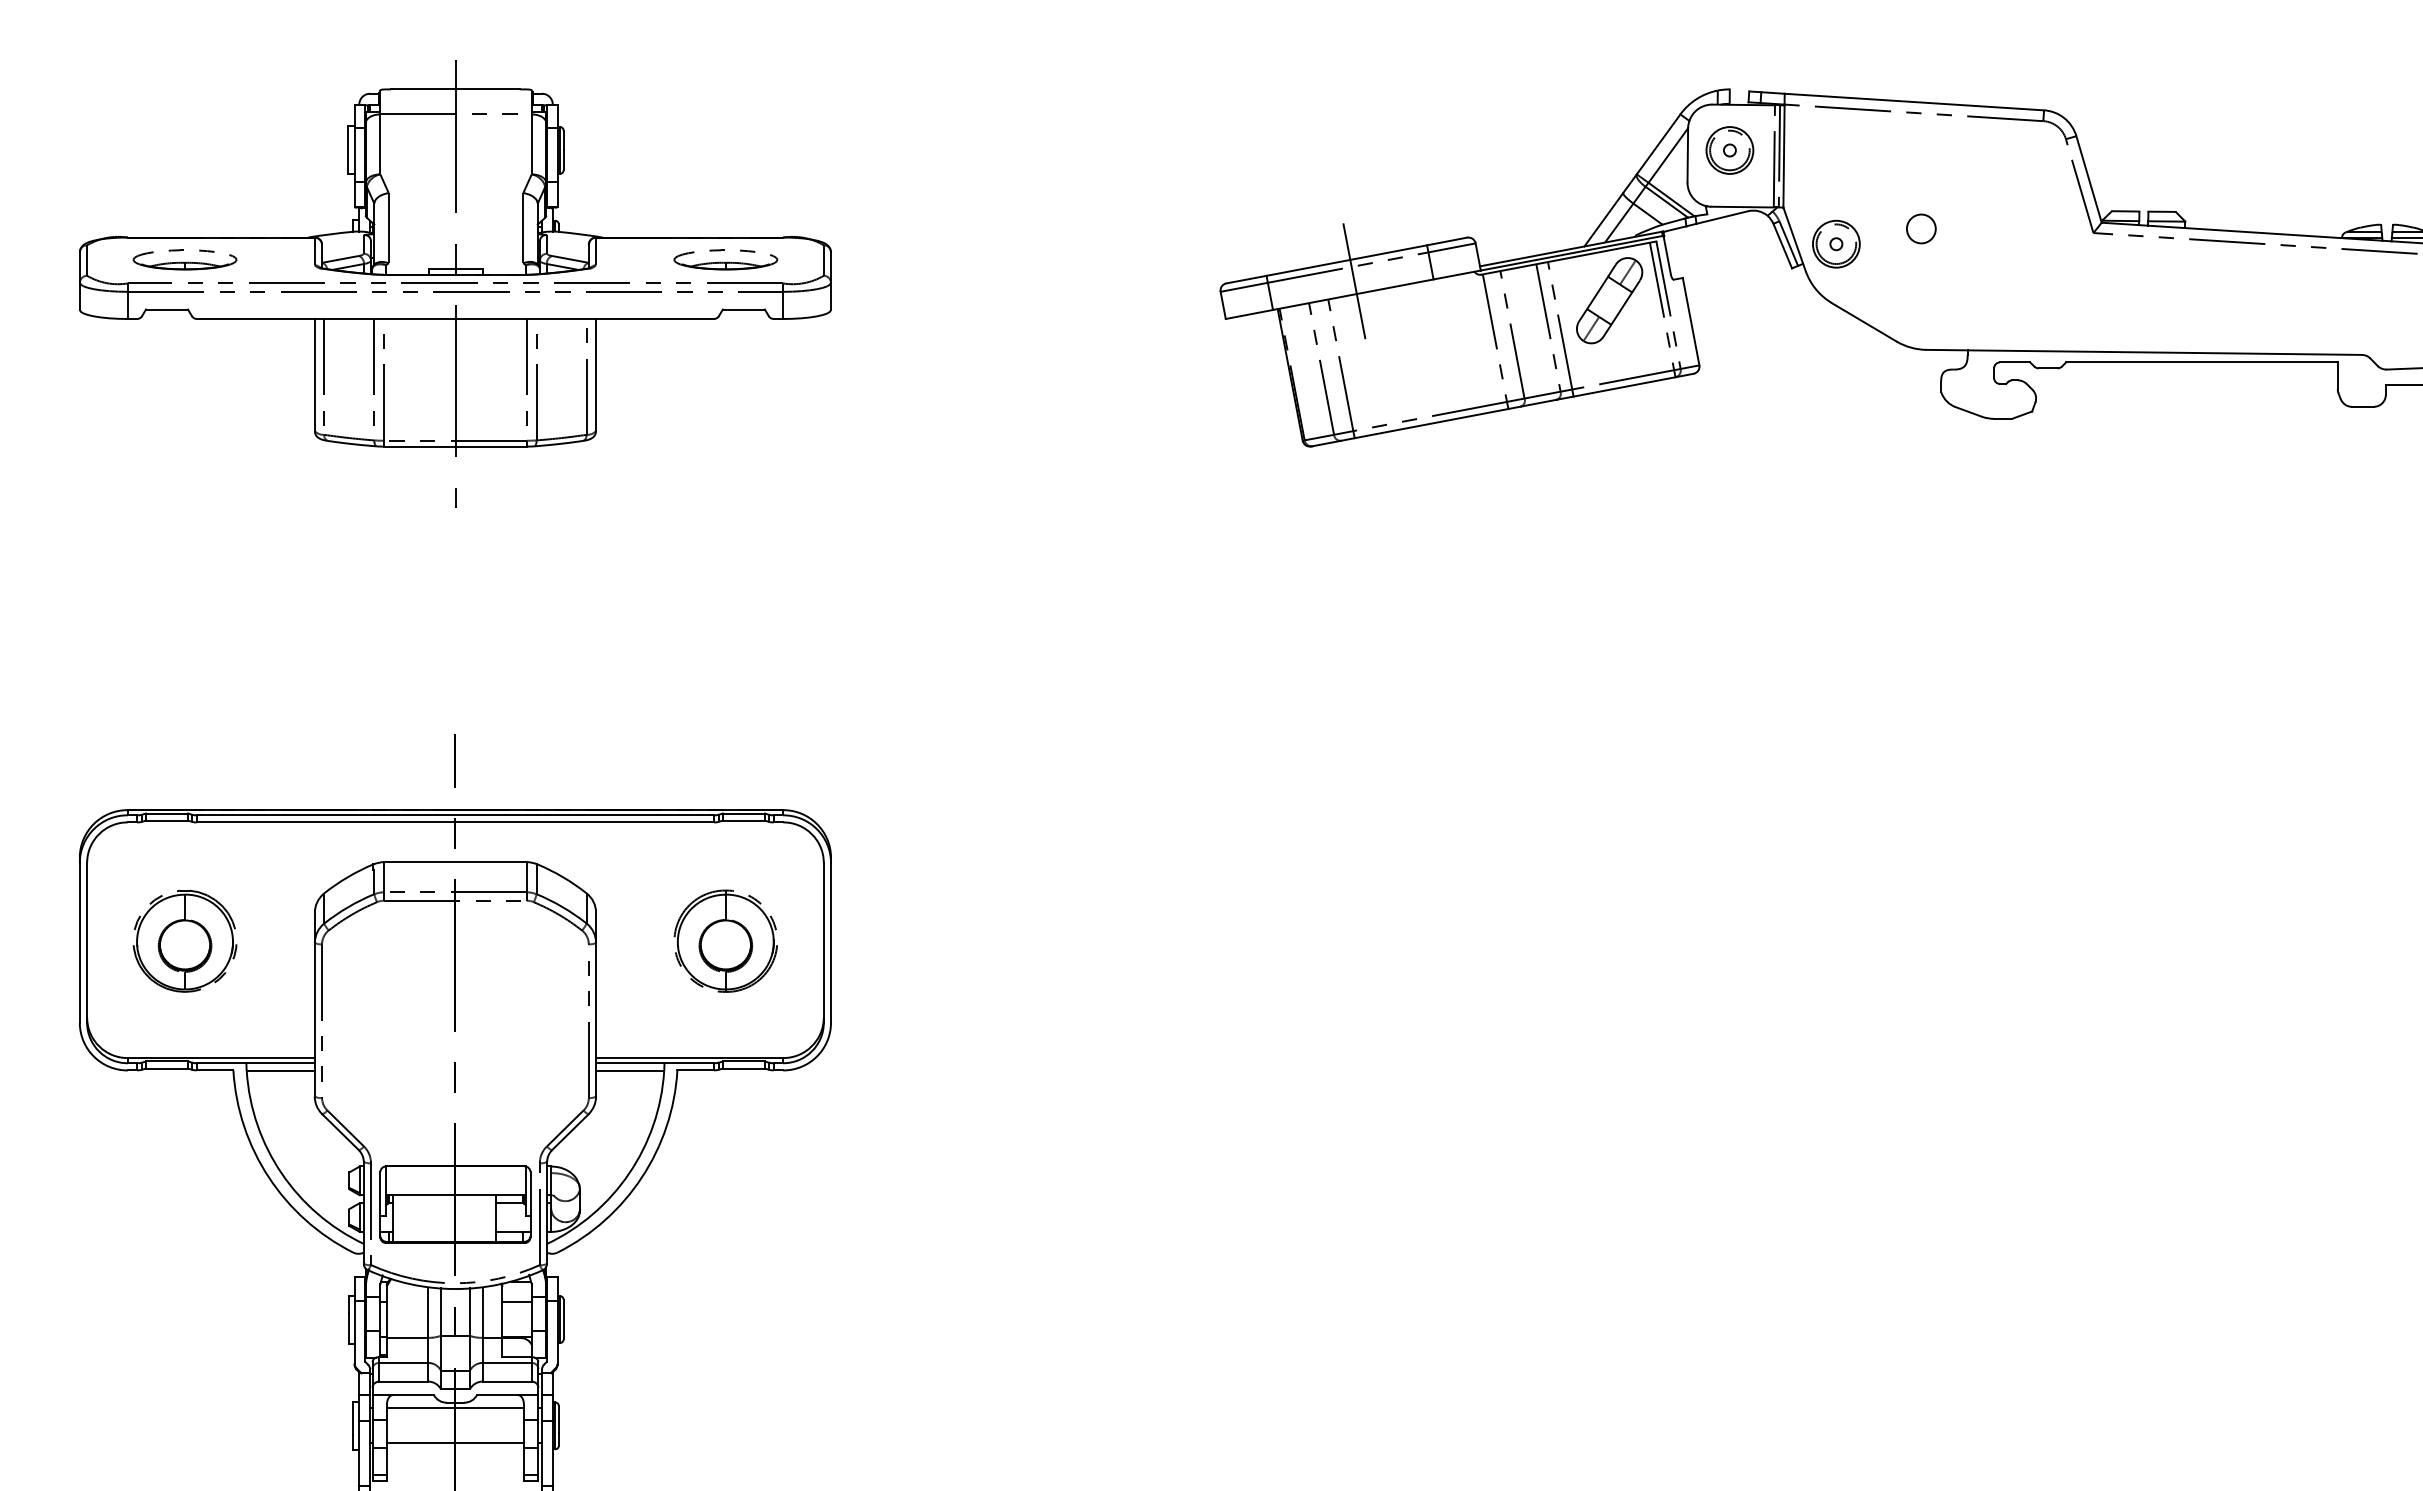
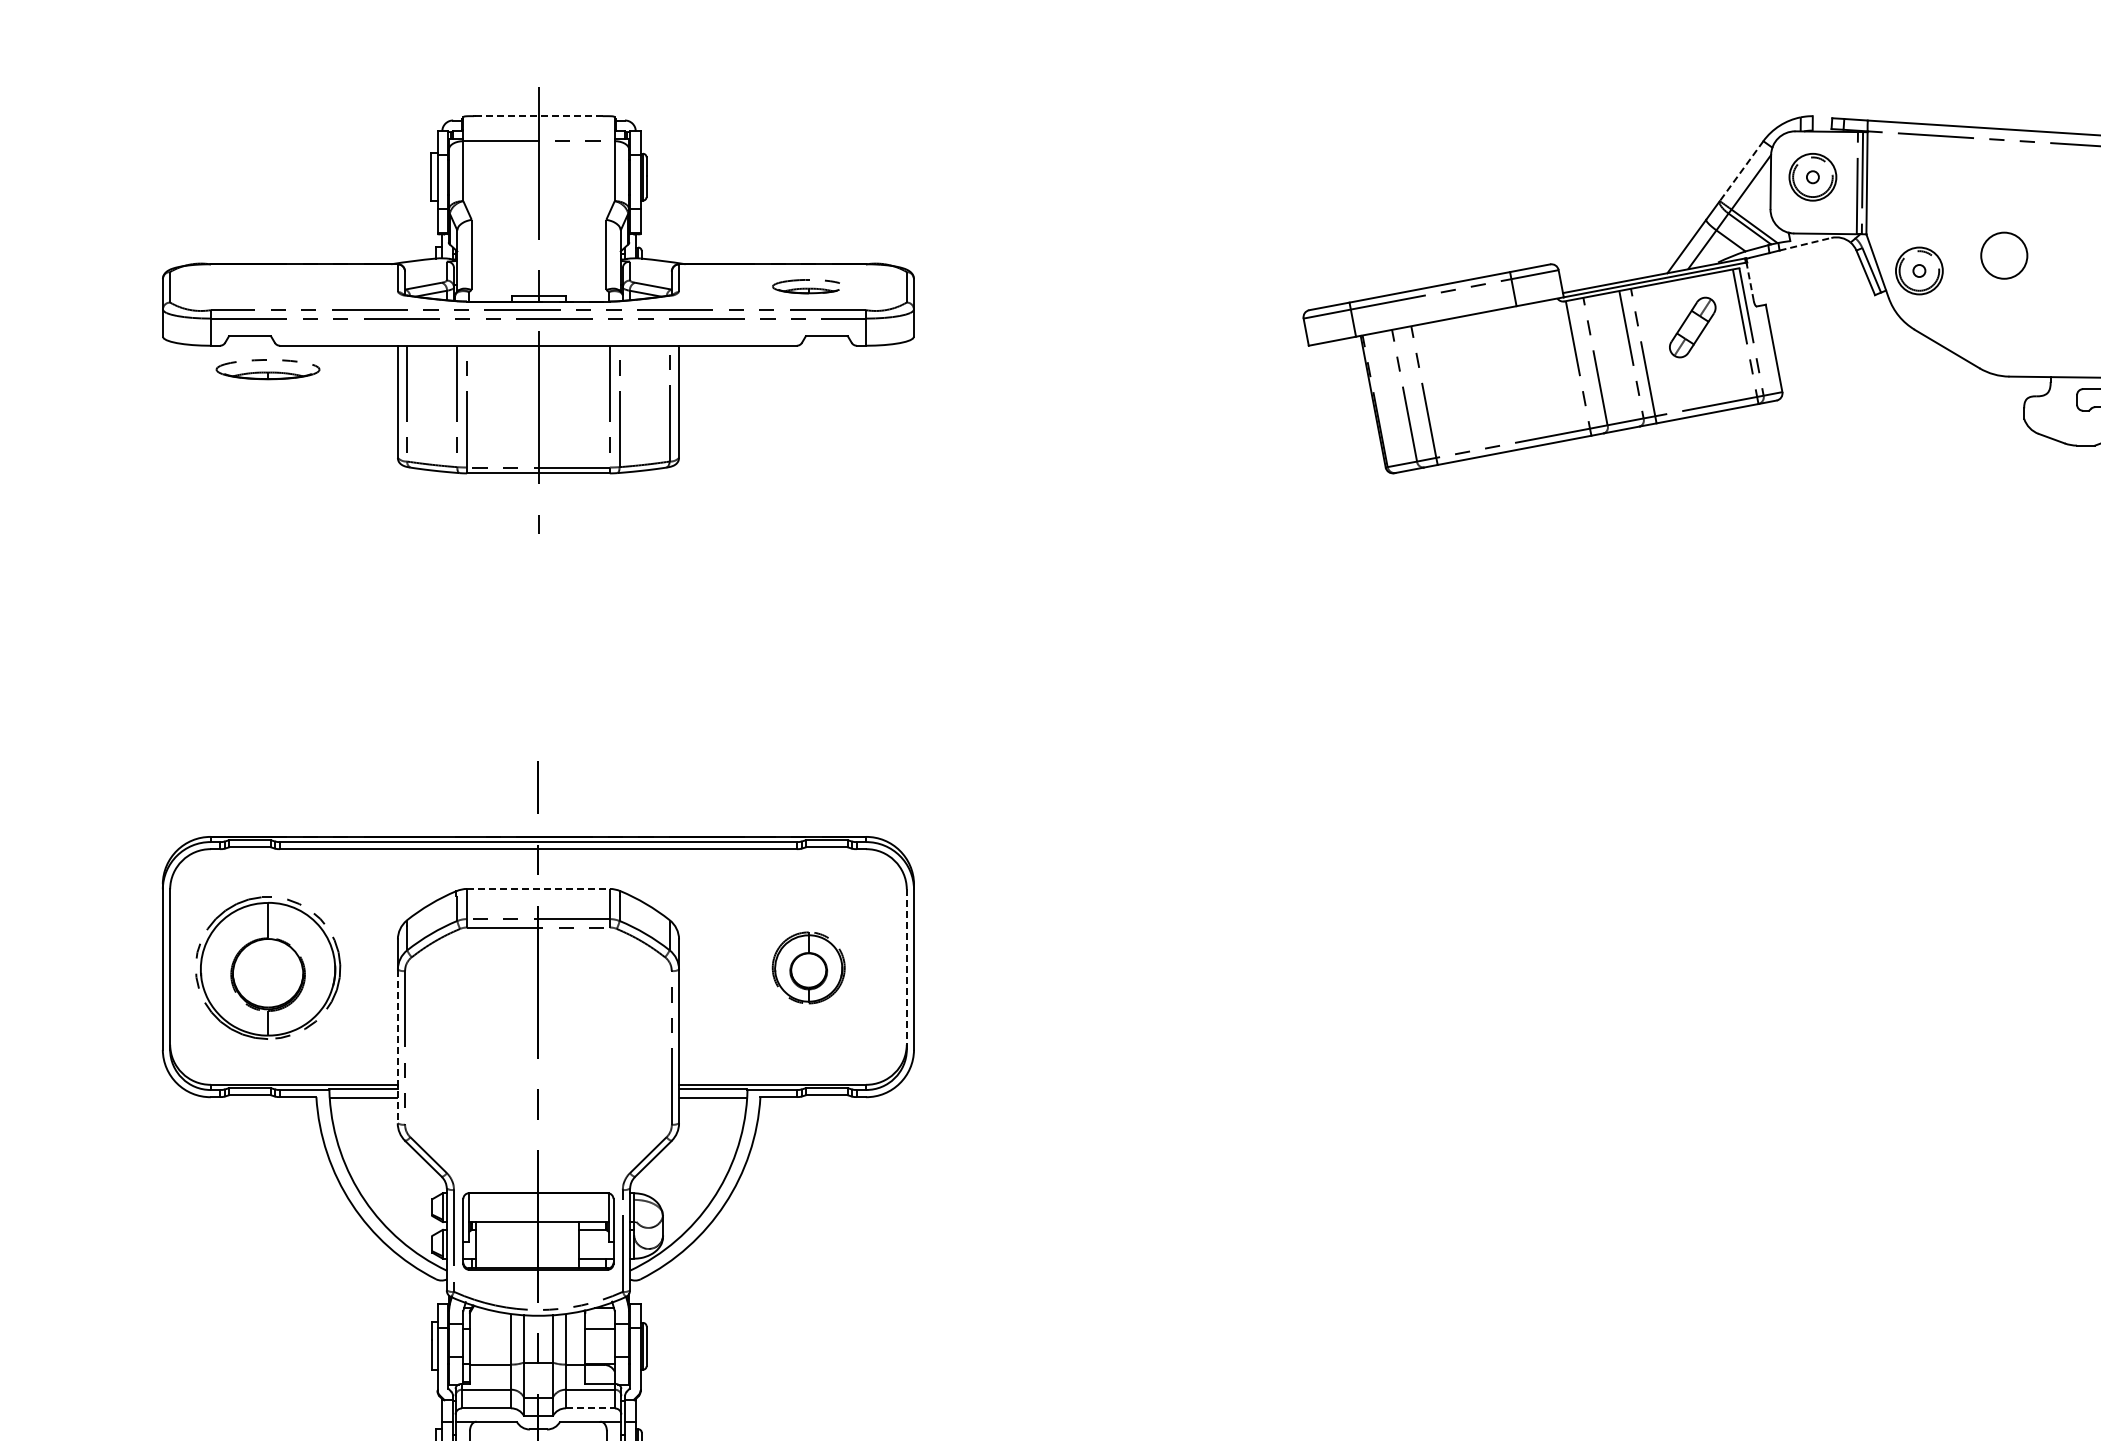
line: (456, 89) -> (539, 116), solid -> dashed
line: (1658, 144) -> (1741, 171), solid -> dashed
line: (1722, 217) -> (1805, 244), solid -> dashed
circle: (1921, 228) -> (2004, 255), size x1.6
line: (1667, 255) -> (1750, 282), solid -> dashed
part: (184, 259) -> (267, 369), moved
part: (725, 259) -> (808, 286), size x0.7
line: (1354, 281) -> (1437, 308), removed
part: (1609, 300) -> (1692, 327), size x0.7
line: (455, 862) -> (538, 889), solid -> dashed
part: (184, 940) -> (267, 967), size x1.4
part: (725, 940) -> (808, 967), size x0.7
line: (823, 942) -> (906, 969), solid -> dashed
line: (314, 1019) -> (397, 1046), solid -> dashed
line: (507, 1381) -> (590, 1408), solid -> dashed
line: (454, 1408) -> (537, 1435), removed

